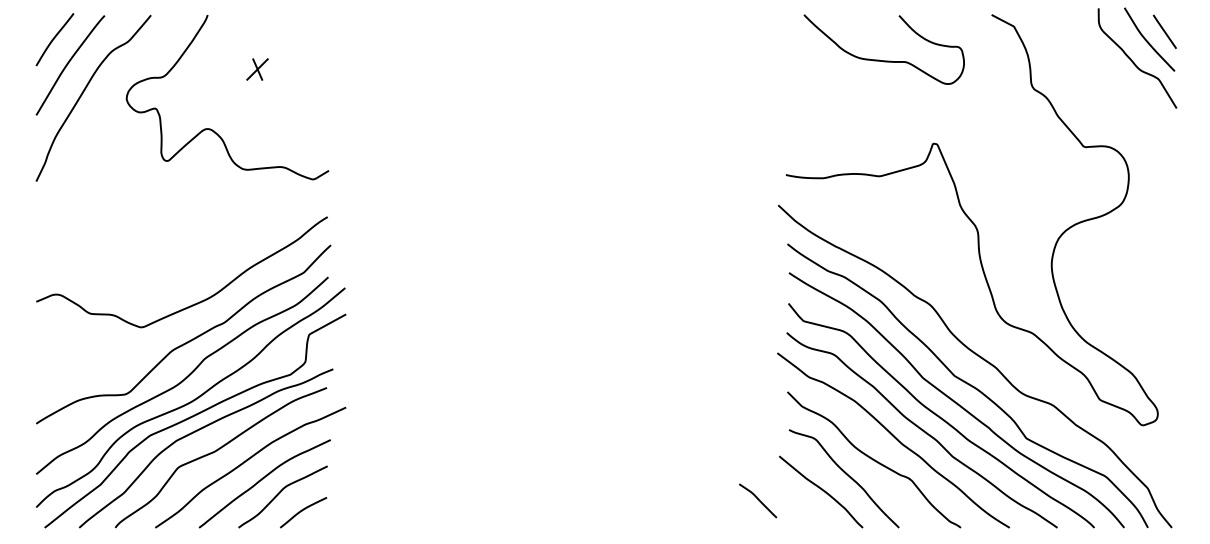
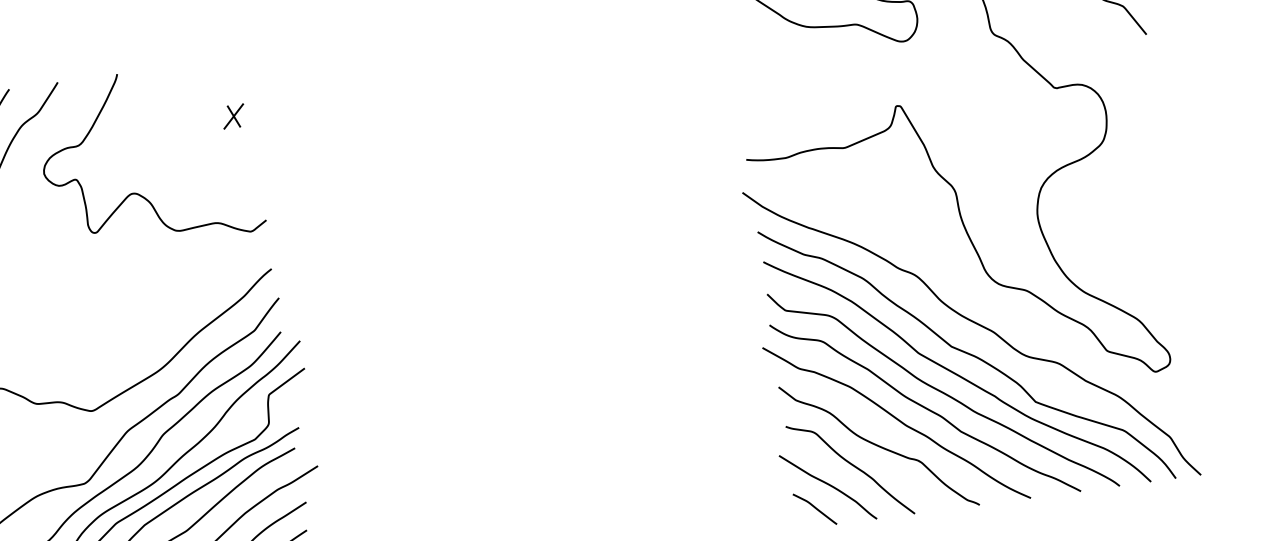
part: (257, 69) -> (233, 116), moved
curve: (758, 500) -> (815, 508), moved

